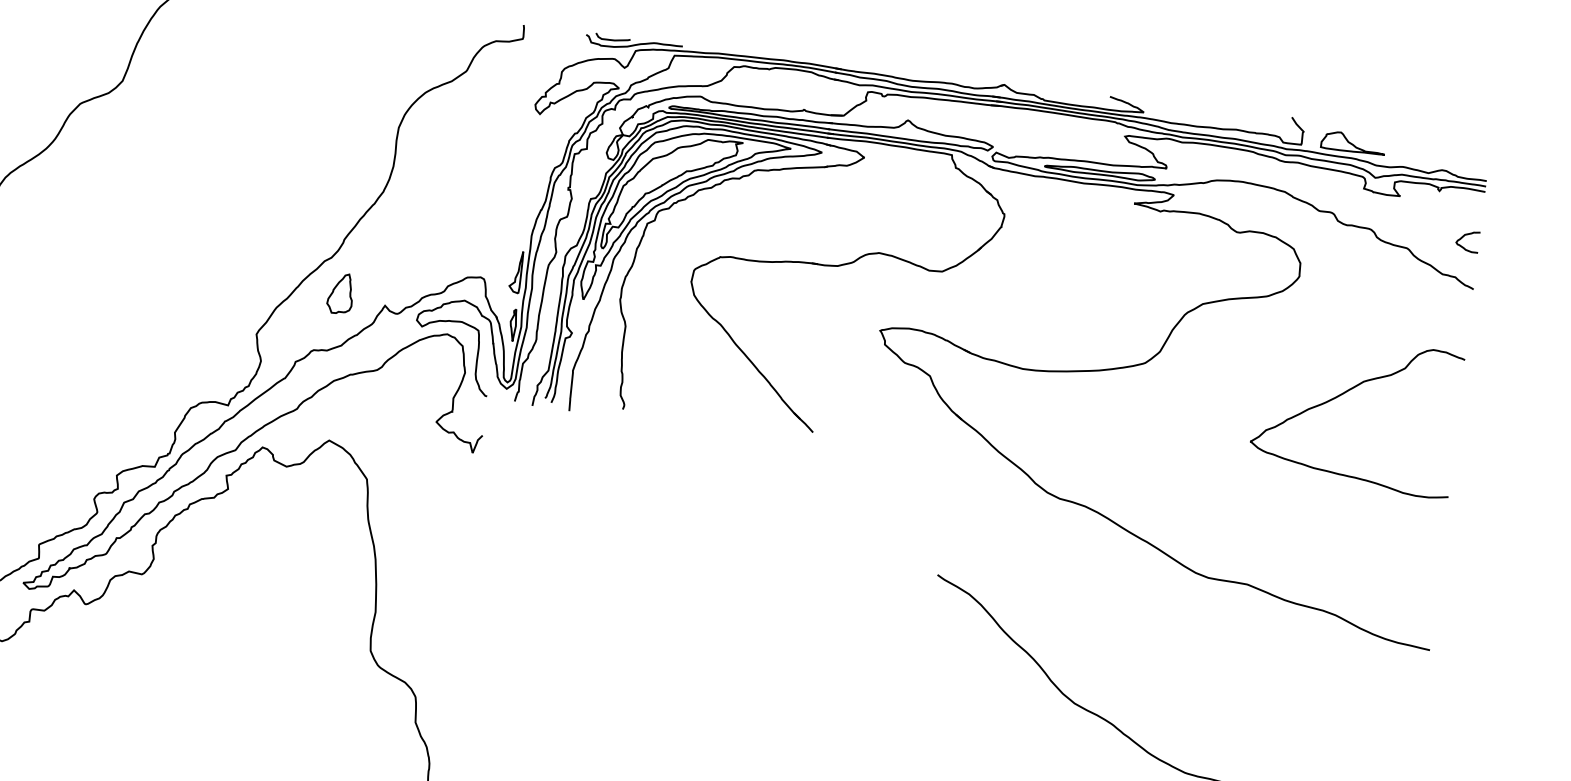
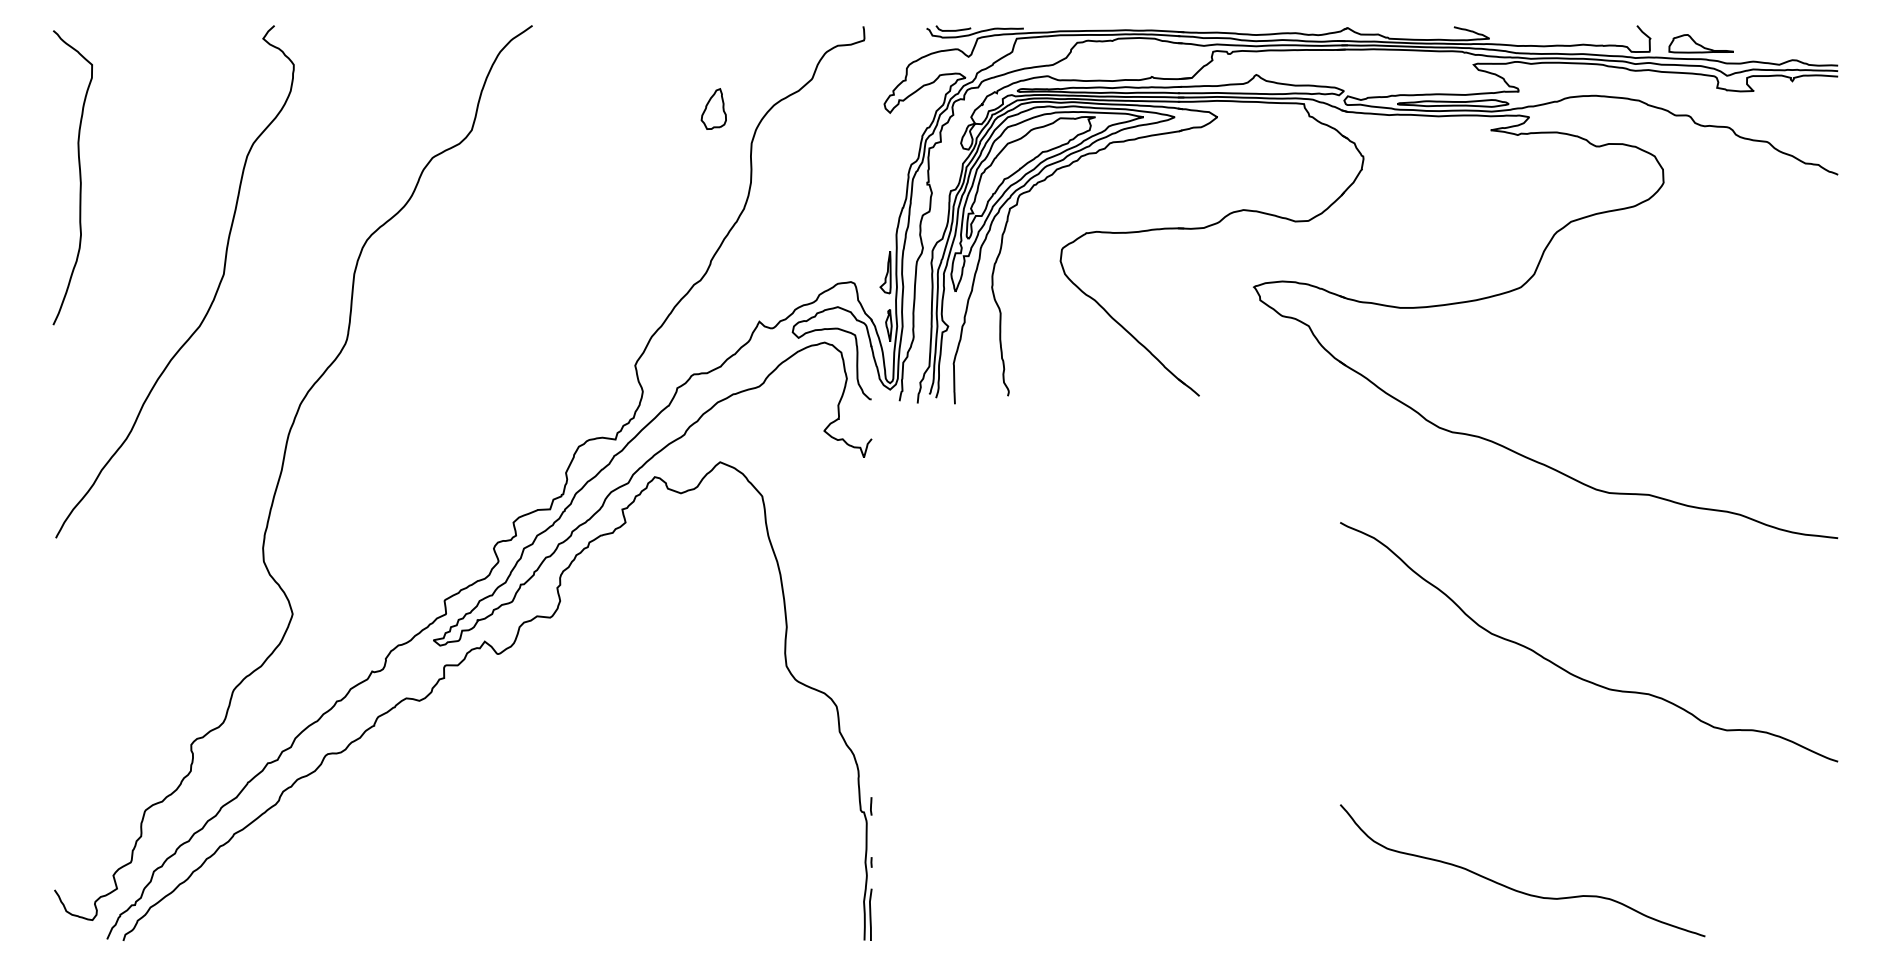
curve: (1466, 235) -> (1824, 122), removed
part: (340, 293) -> (713, 108), moved
curve: (1345, 393) -> (1723, 293), removed

